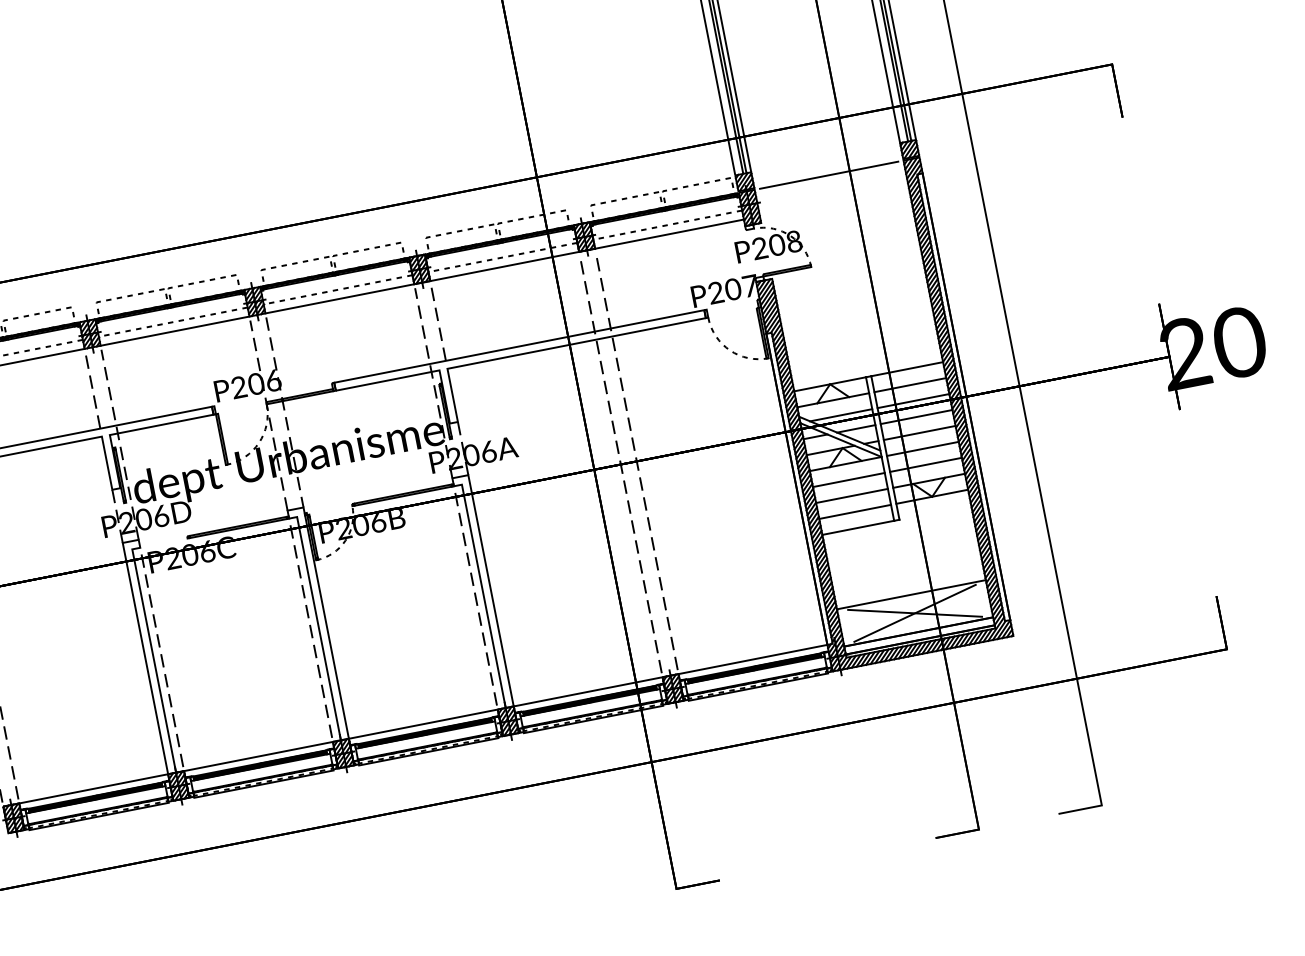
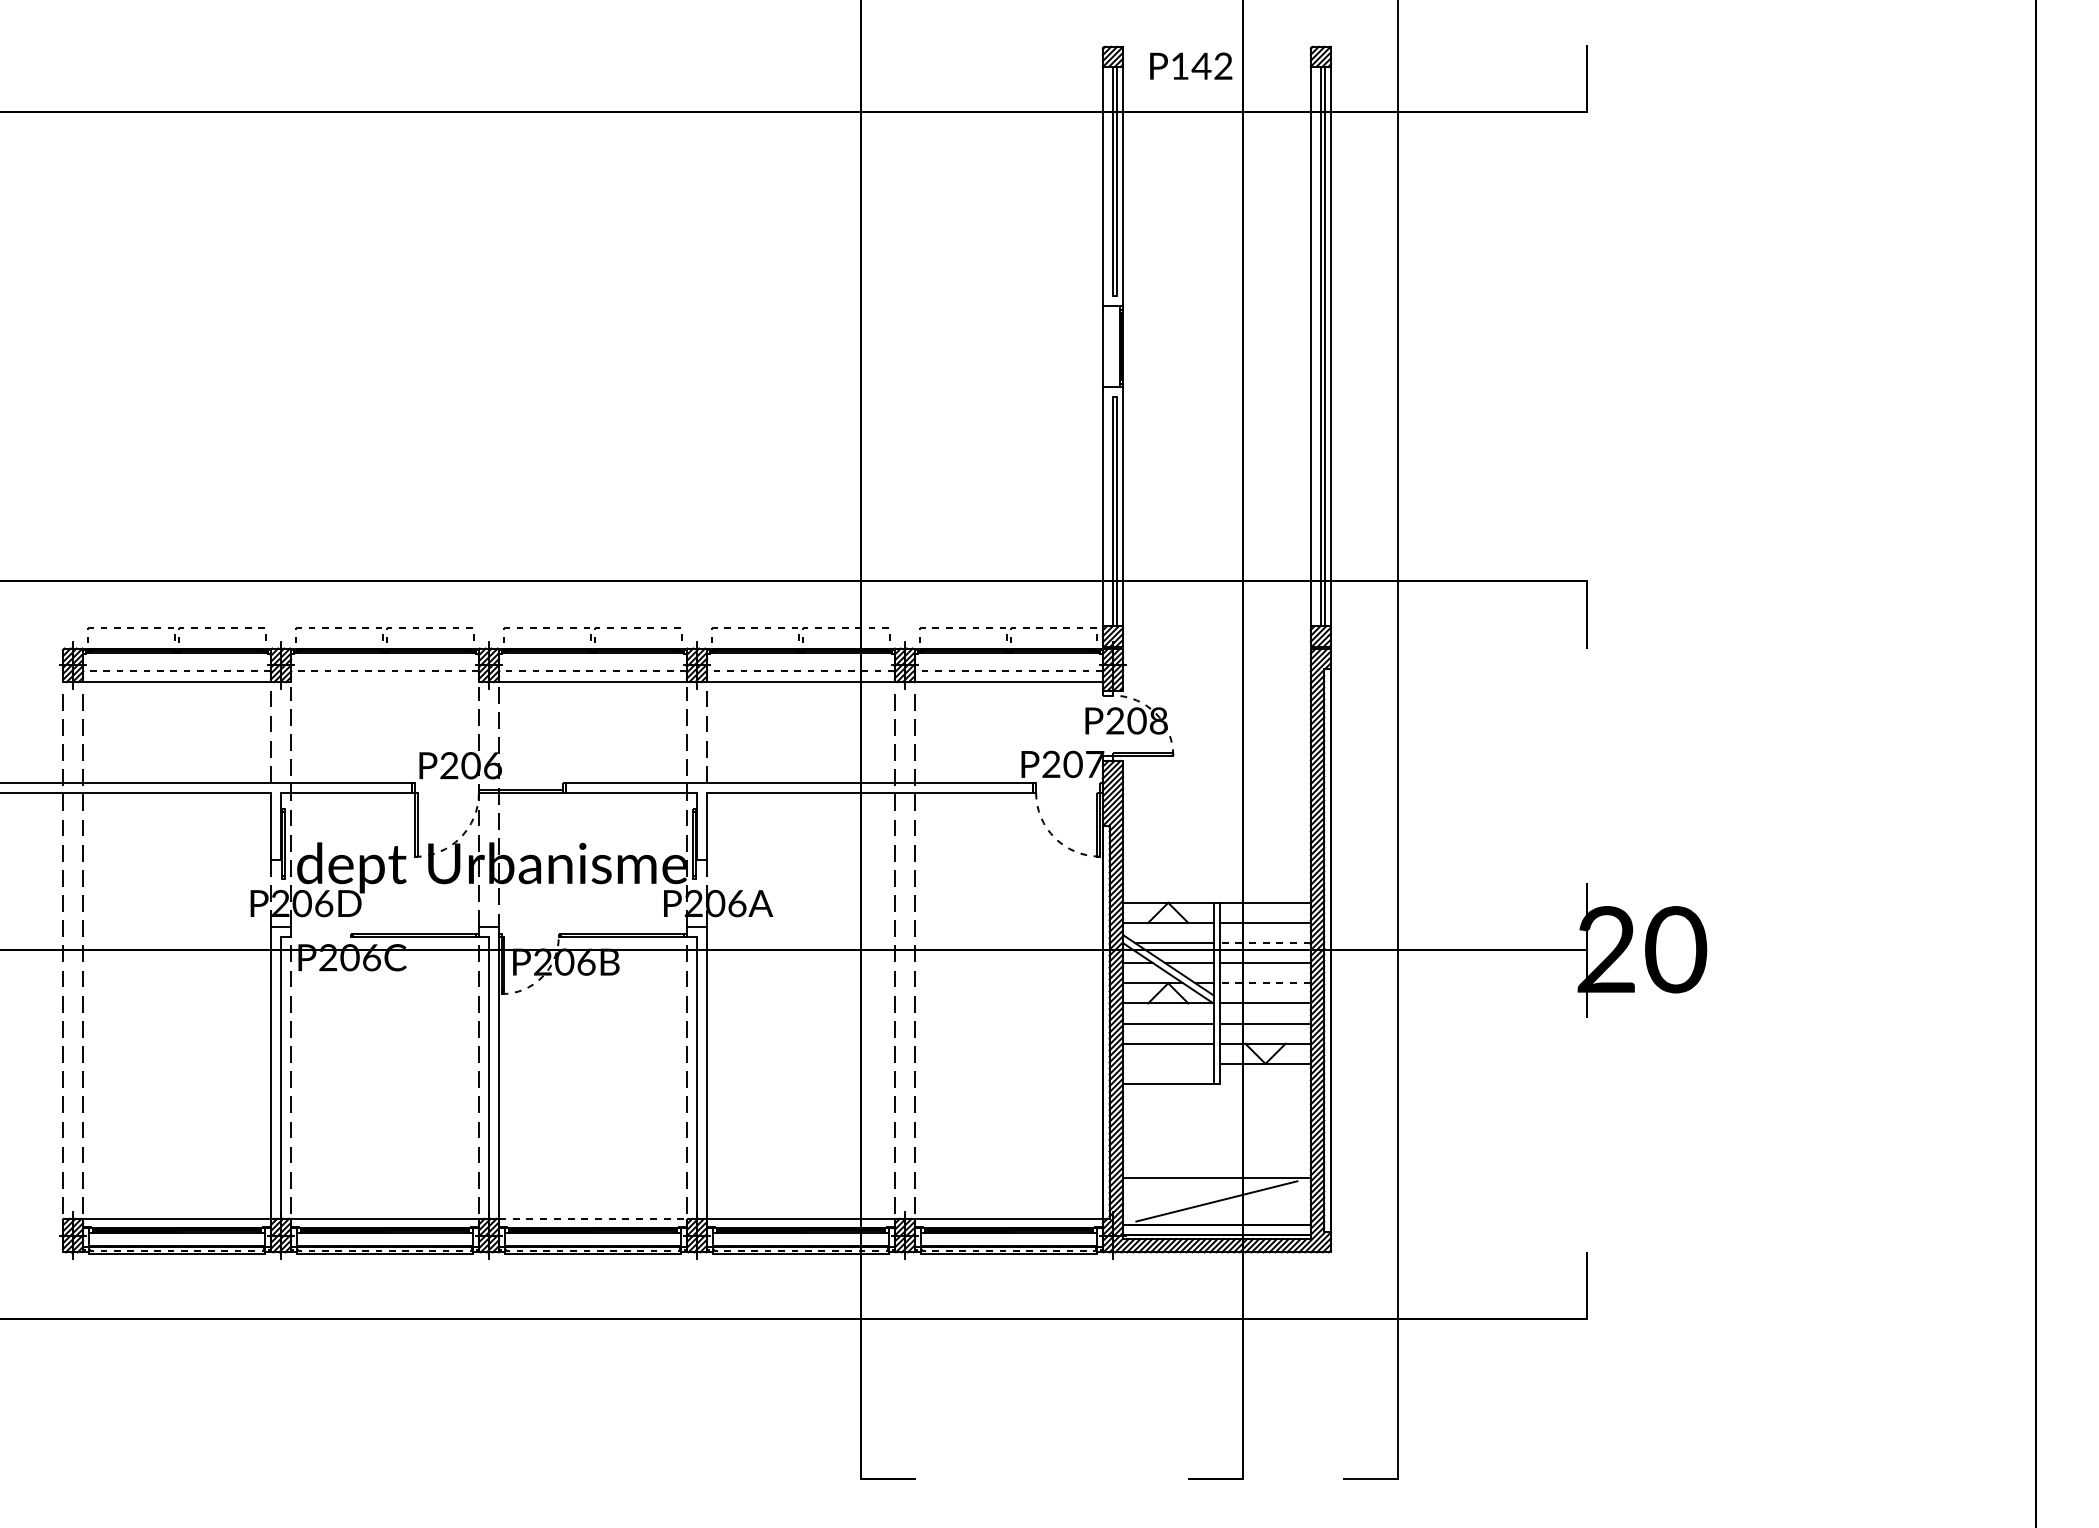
line: (828, 175) -> (1216, 648), removed
line: (174, 331) -> (384, 682), removed
line: (913, 401) -> (1265, 943), solid -> dashed
line: (919, 433) -> (1265, 983), solid -> dashed
line: (854, 511) -> (1167, 1063), removed
line: (914, 613) -> (1216, 1201), removed
line: (422, 723) -> (592, 1218), solid -> dashed

